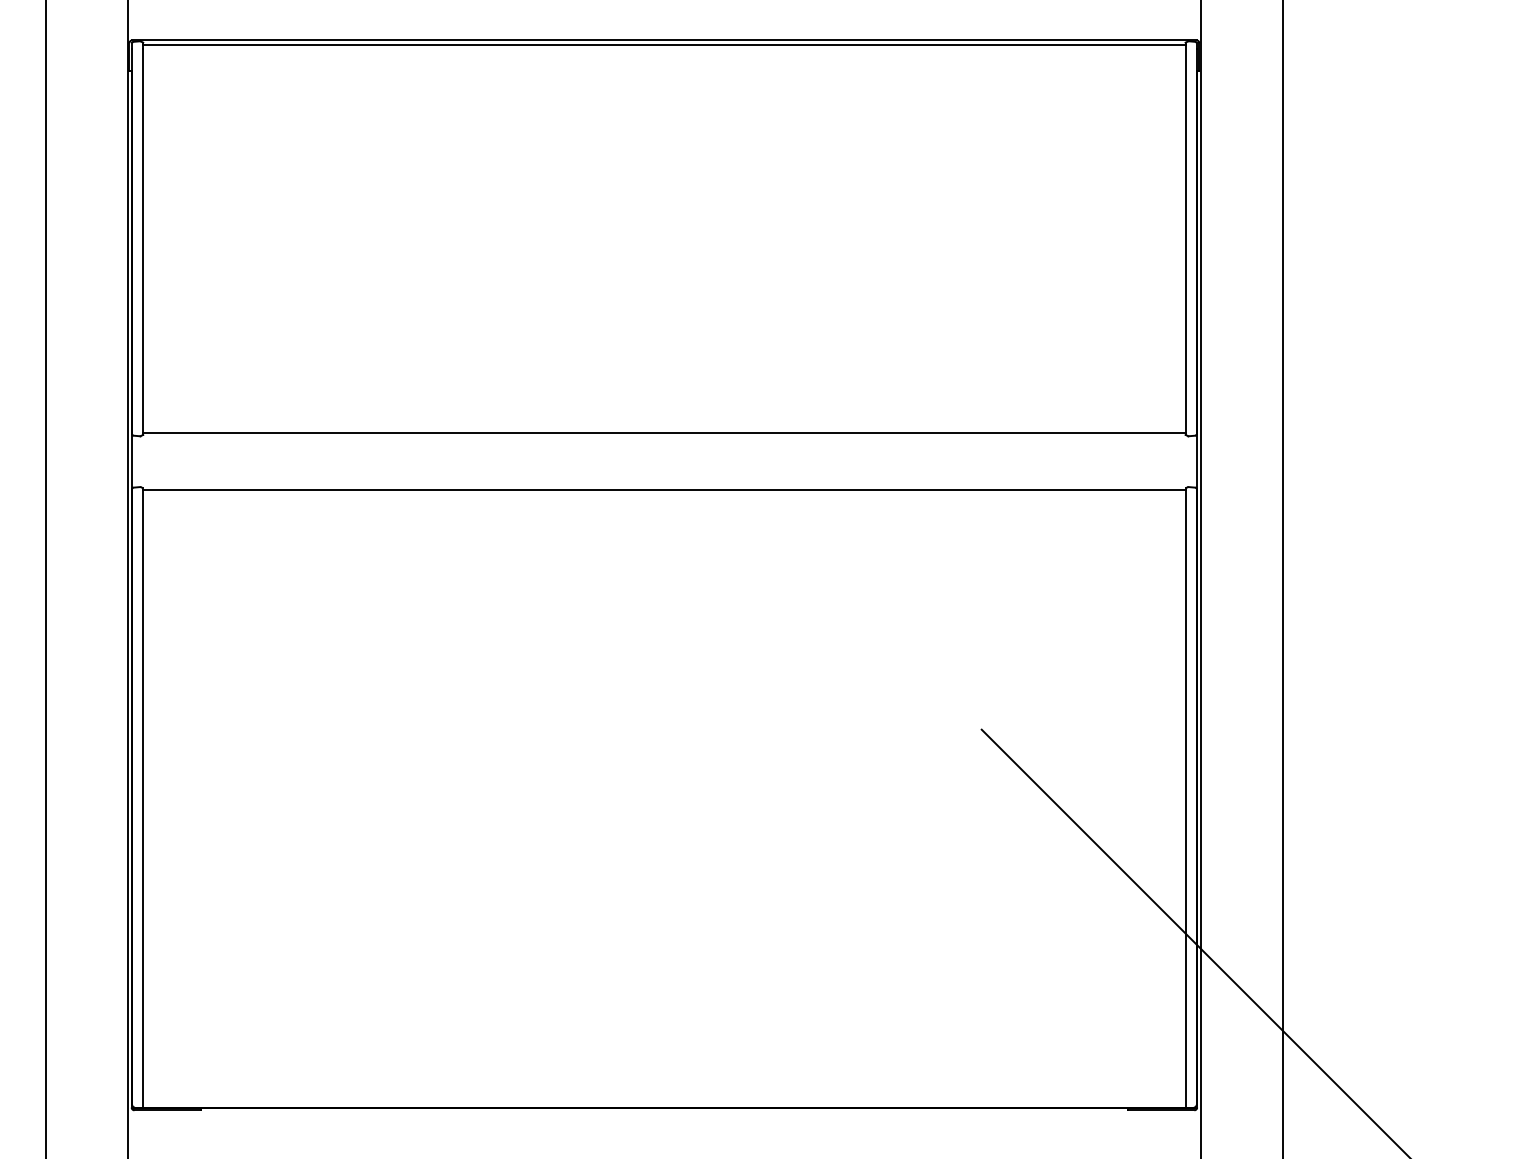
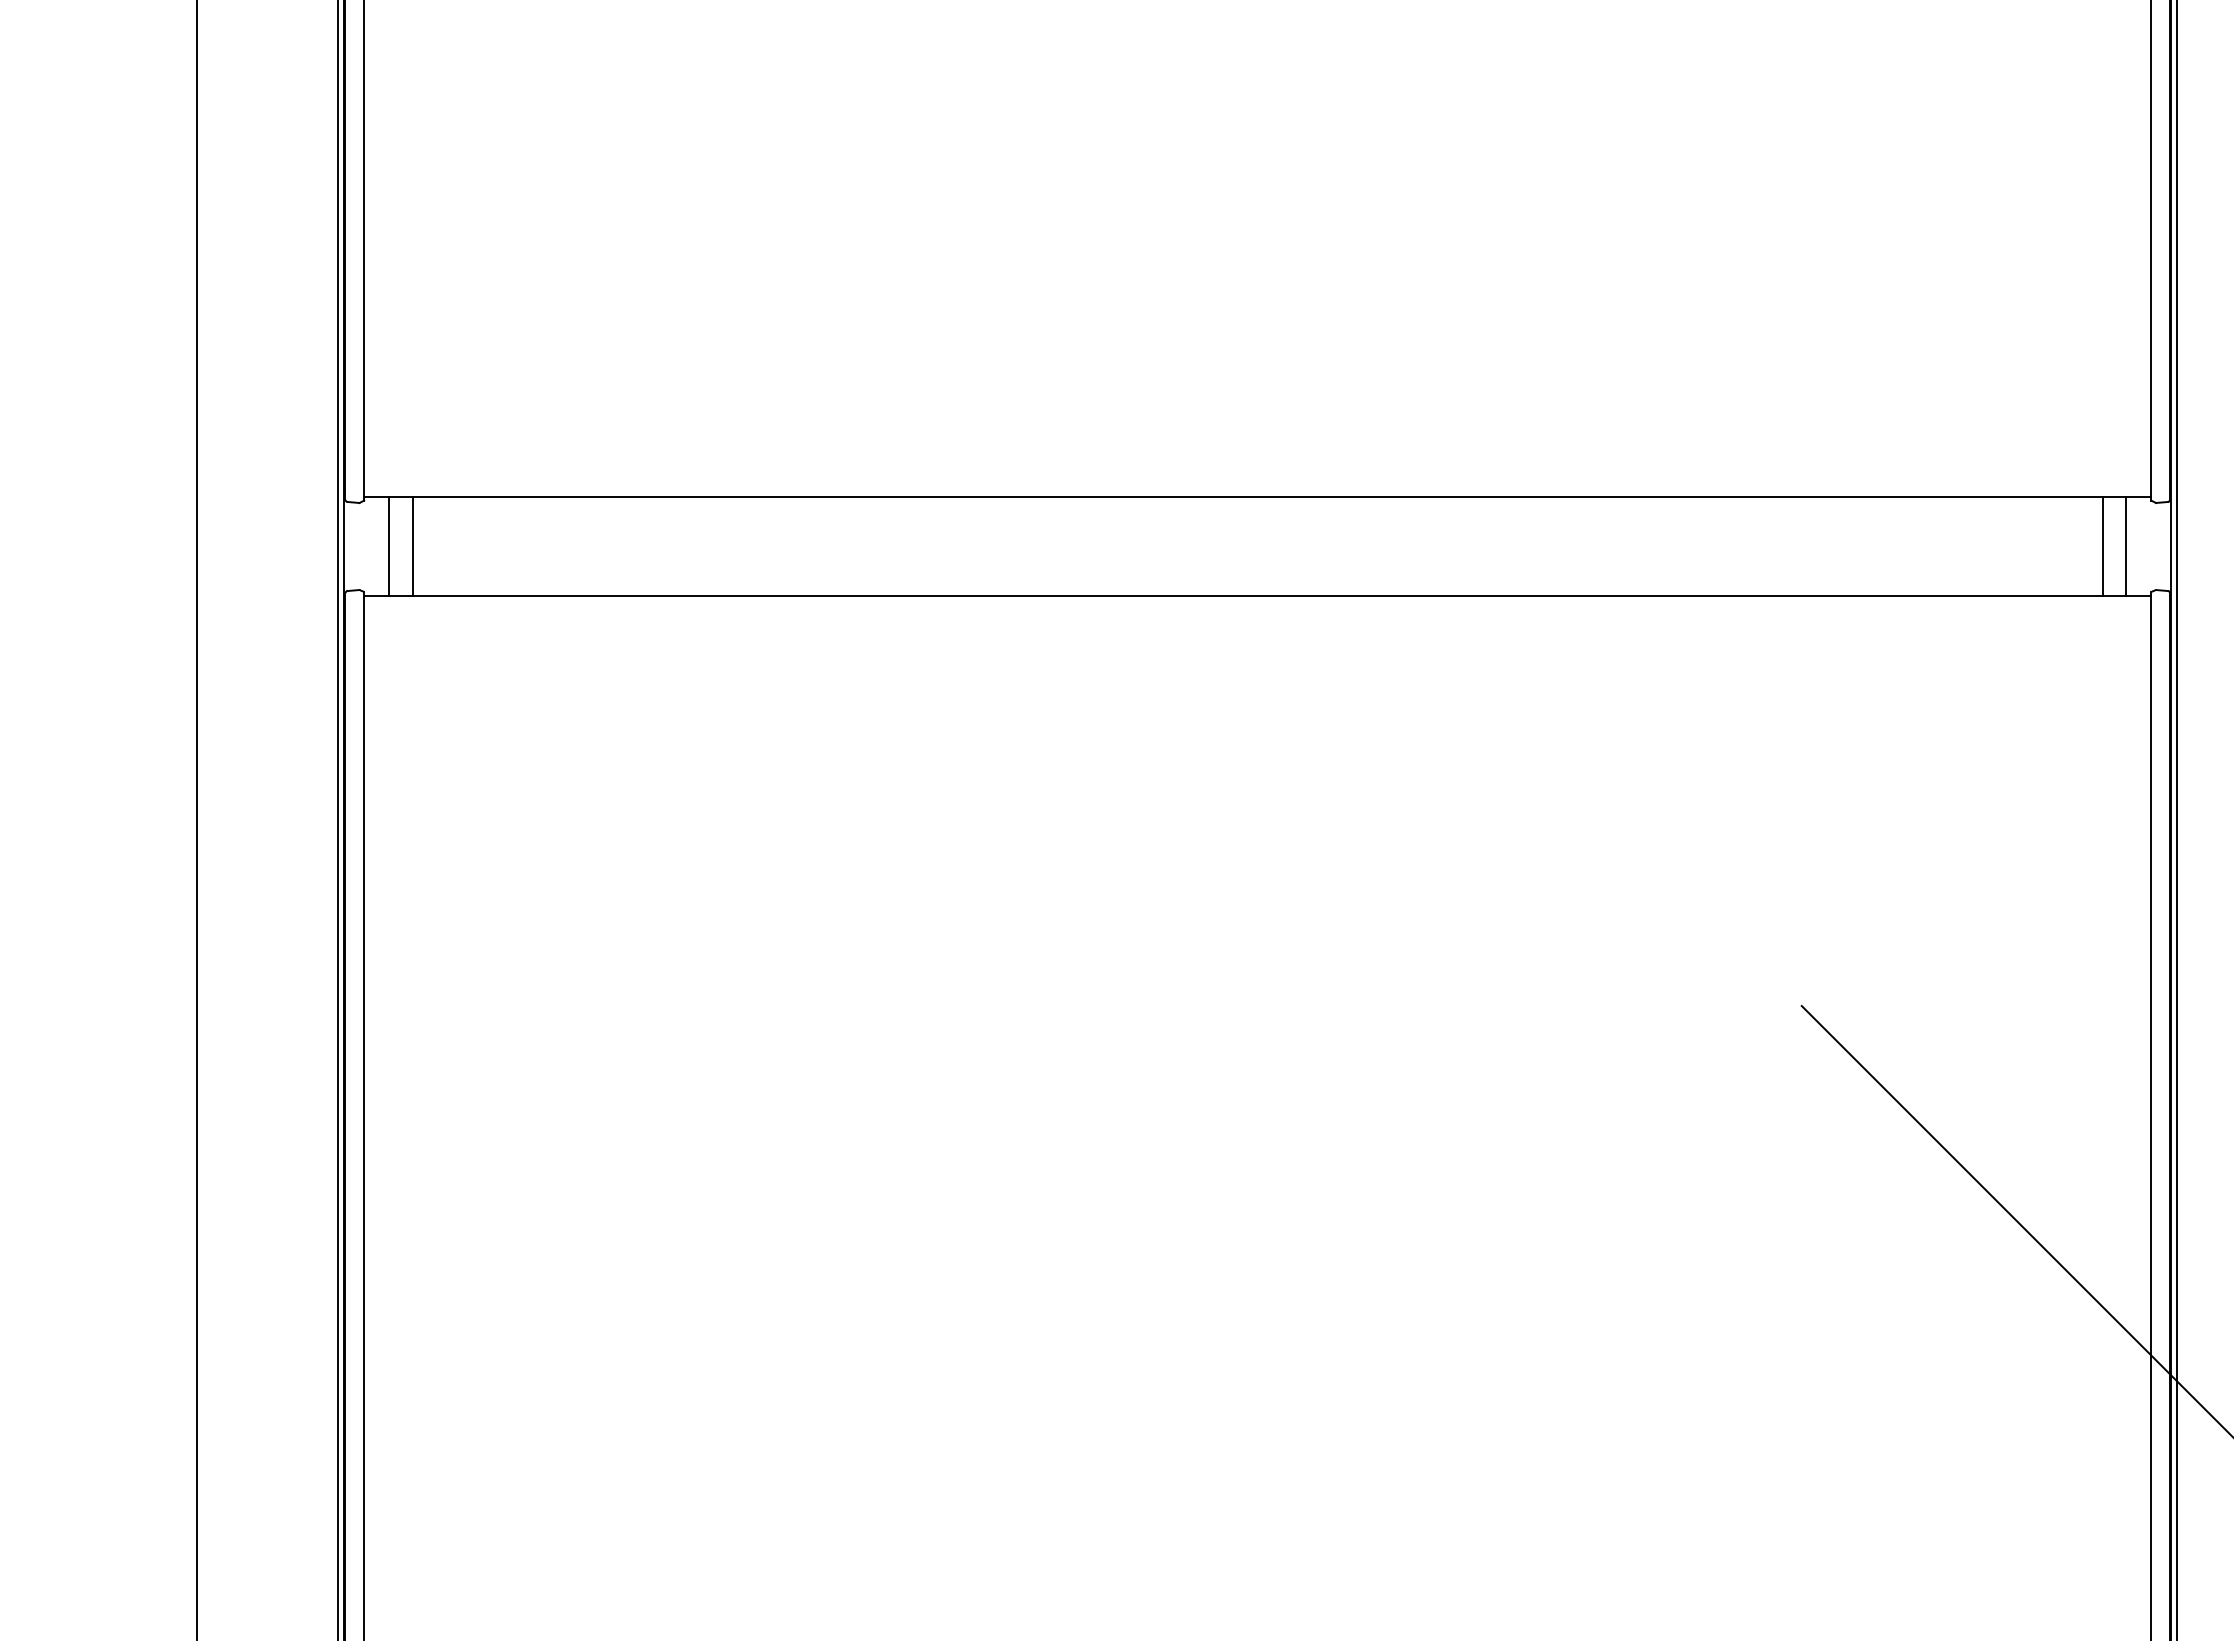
line: (157, 461) -> (388, 546), added
line: (171, 461) -> (412, 546), added
line: (1157, 461) -> (2103, 546), added
line: (1171, 461) -> (2127, 546), added

